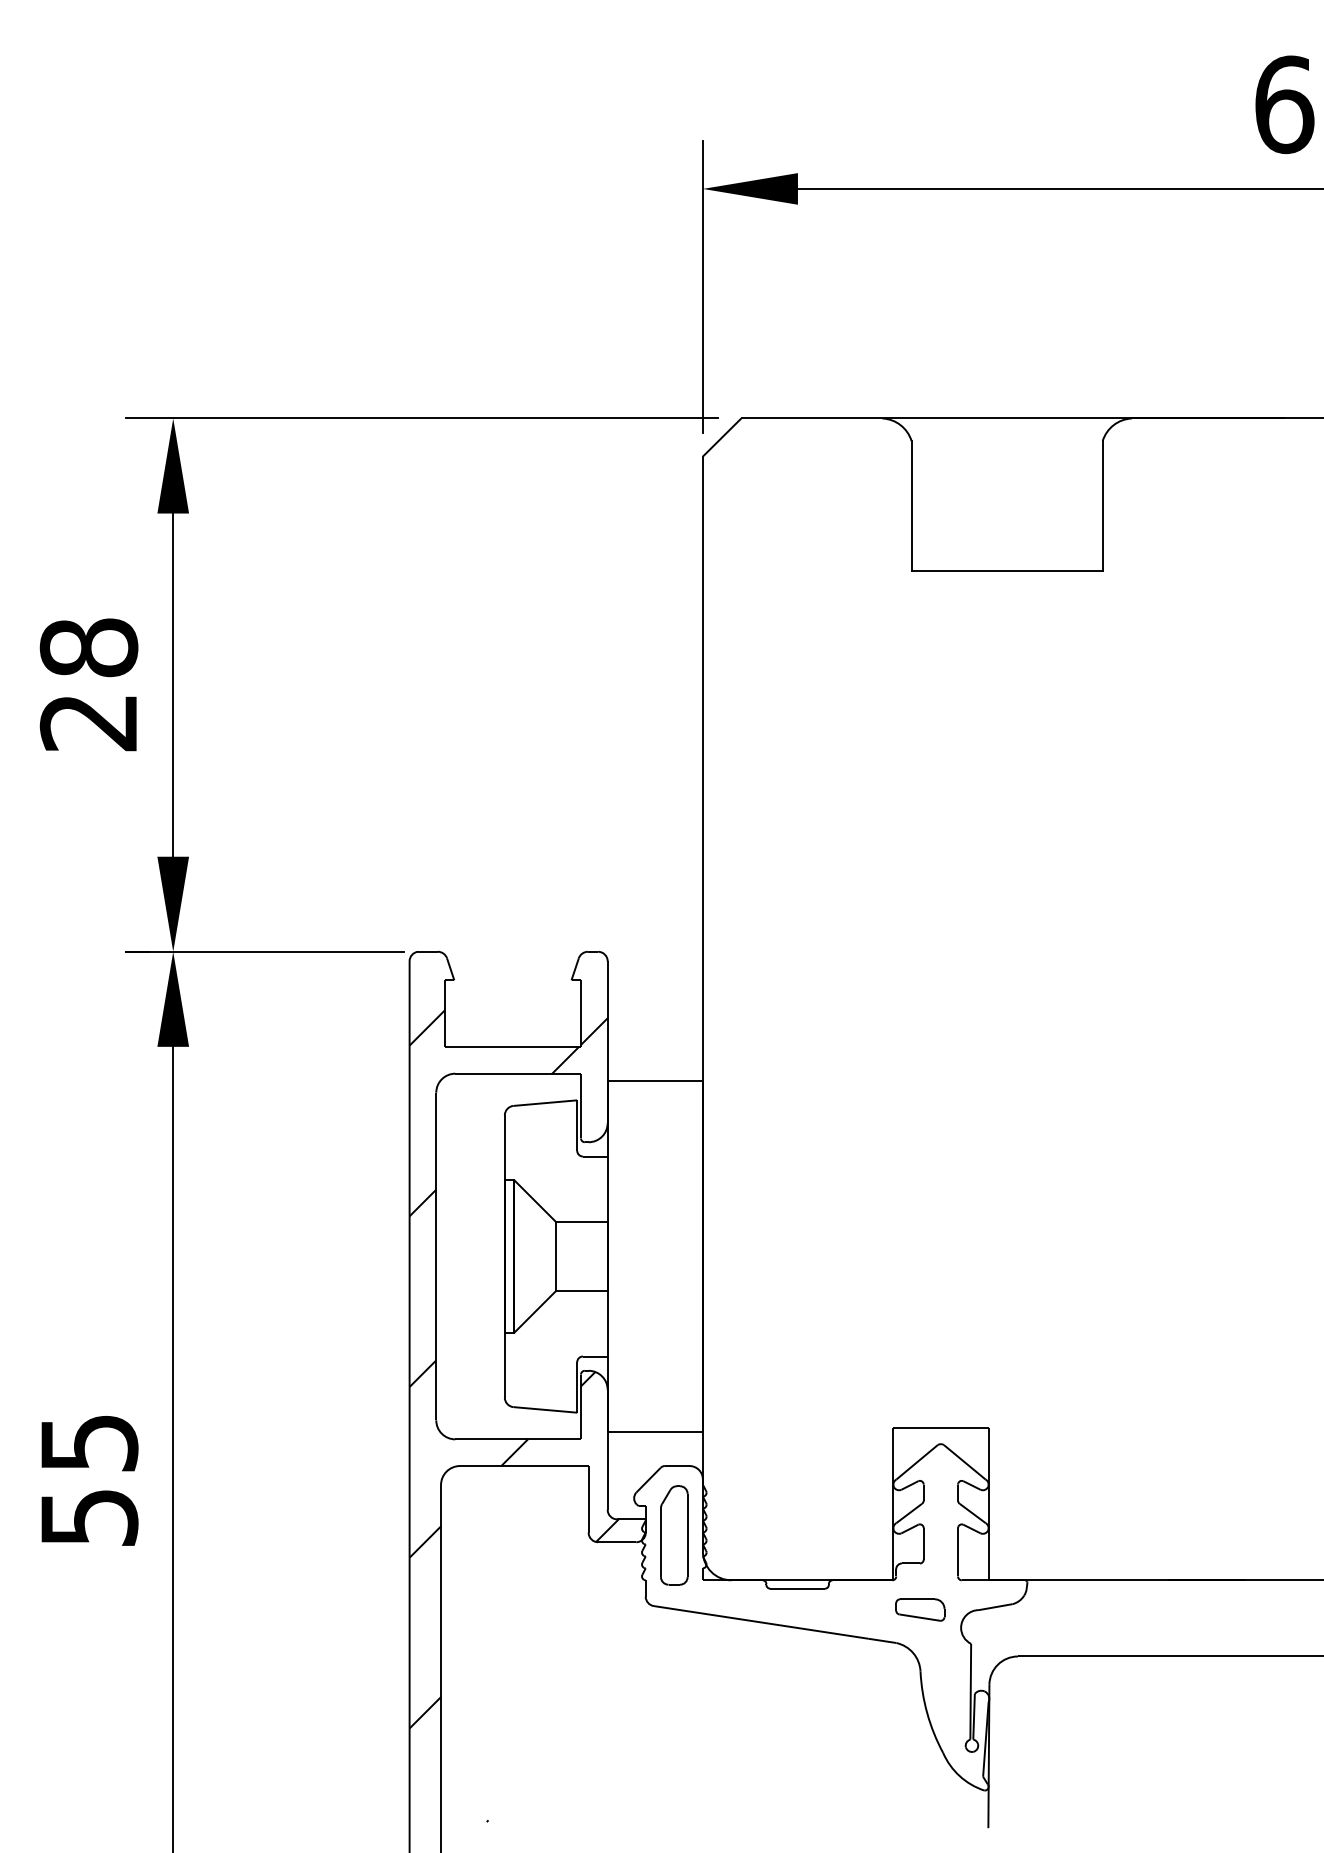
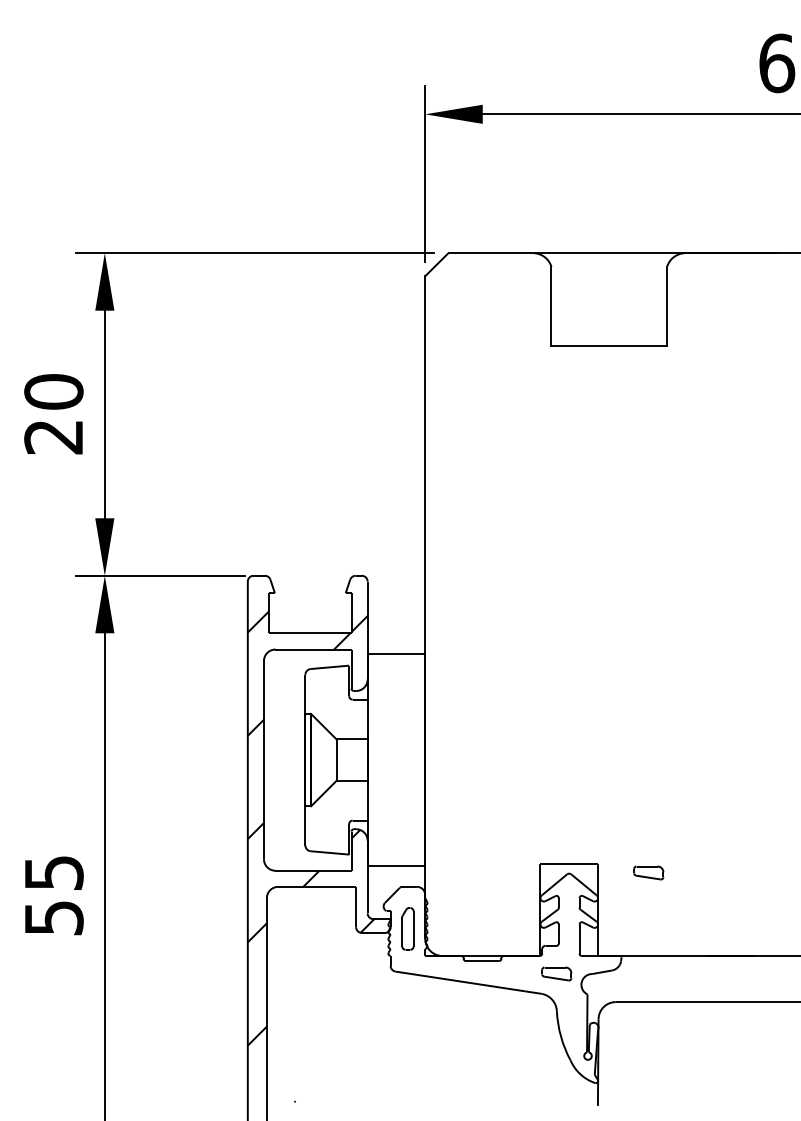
text: (88, 647) -> (53, 391), 28 -> 20
part: (1071, 1442) -> (648, 872), added
part: (673, 1534) -> (407, 928), size x0.7

